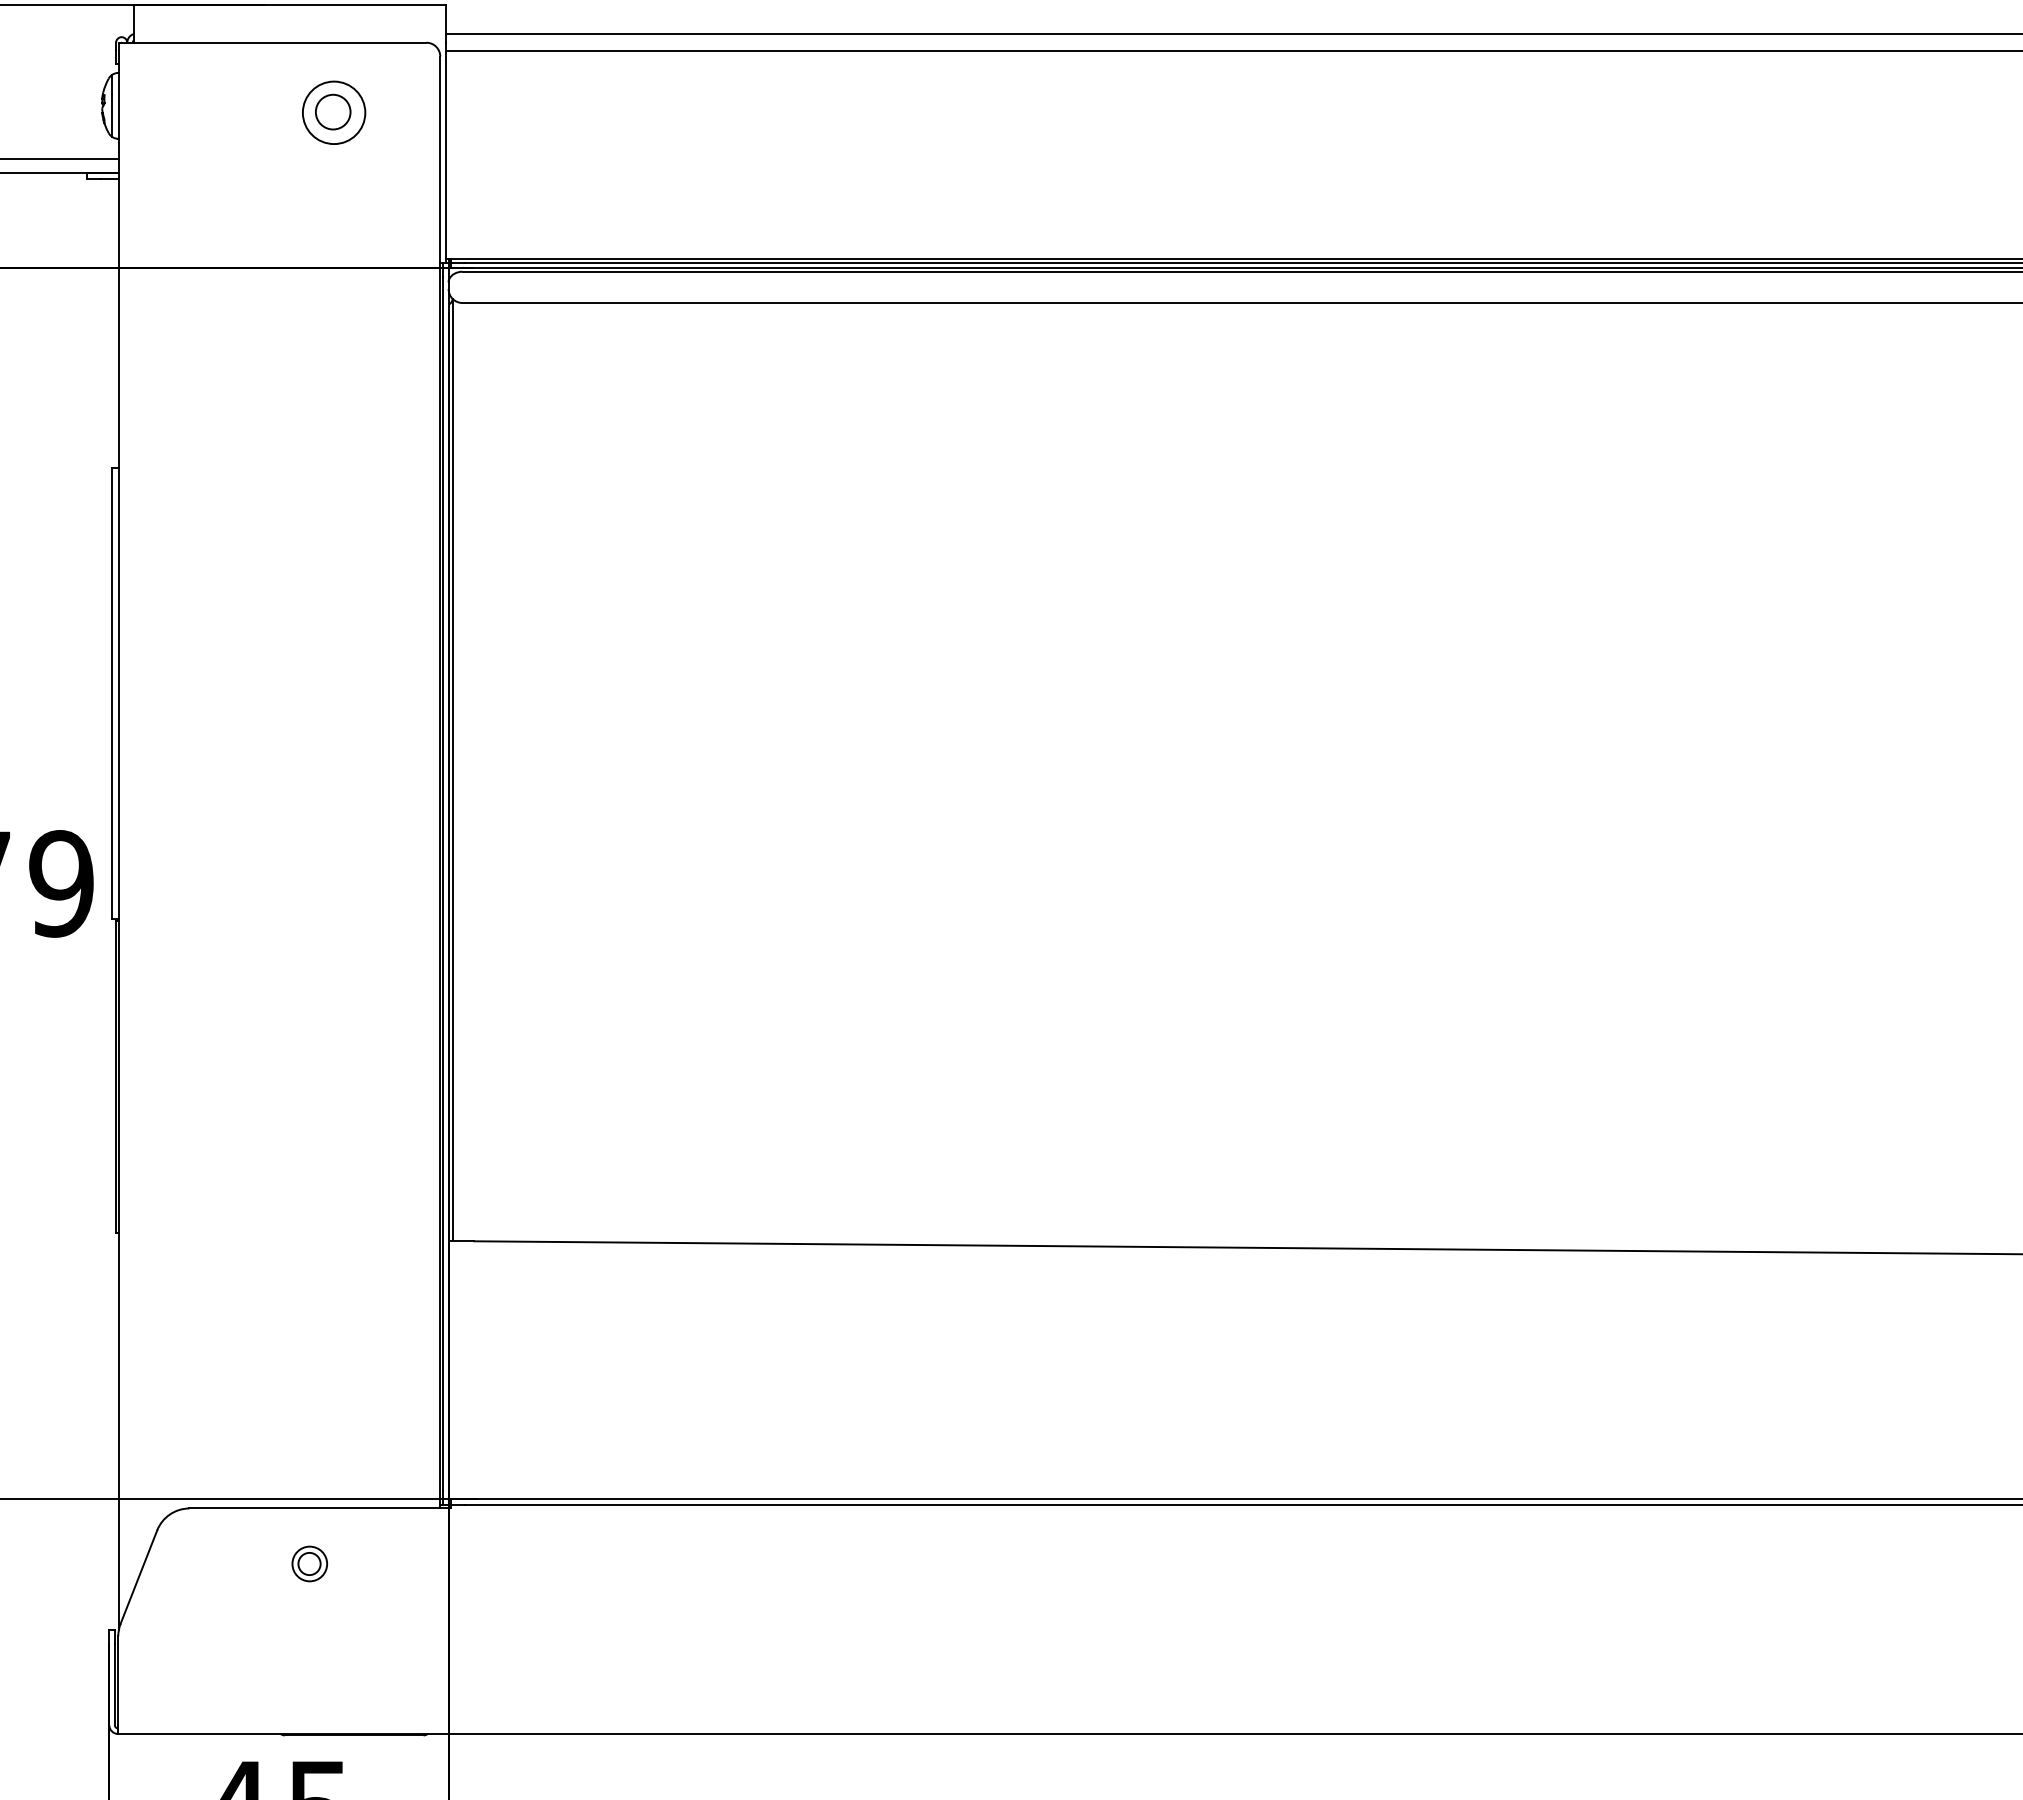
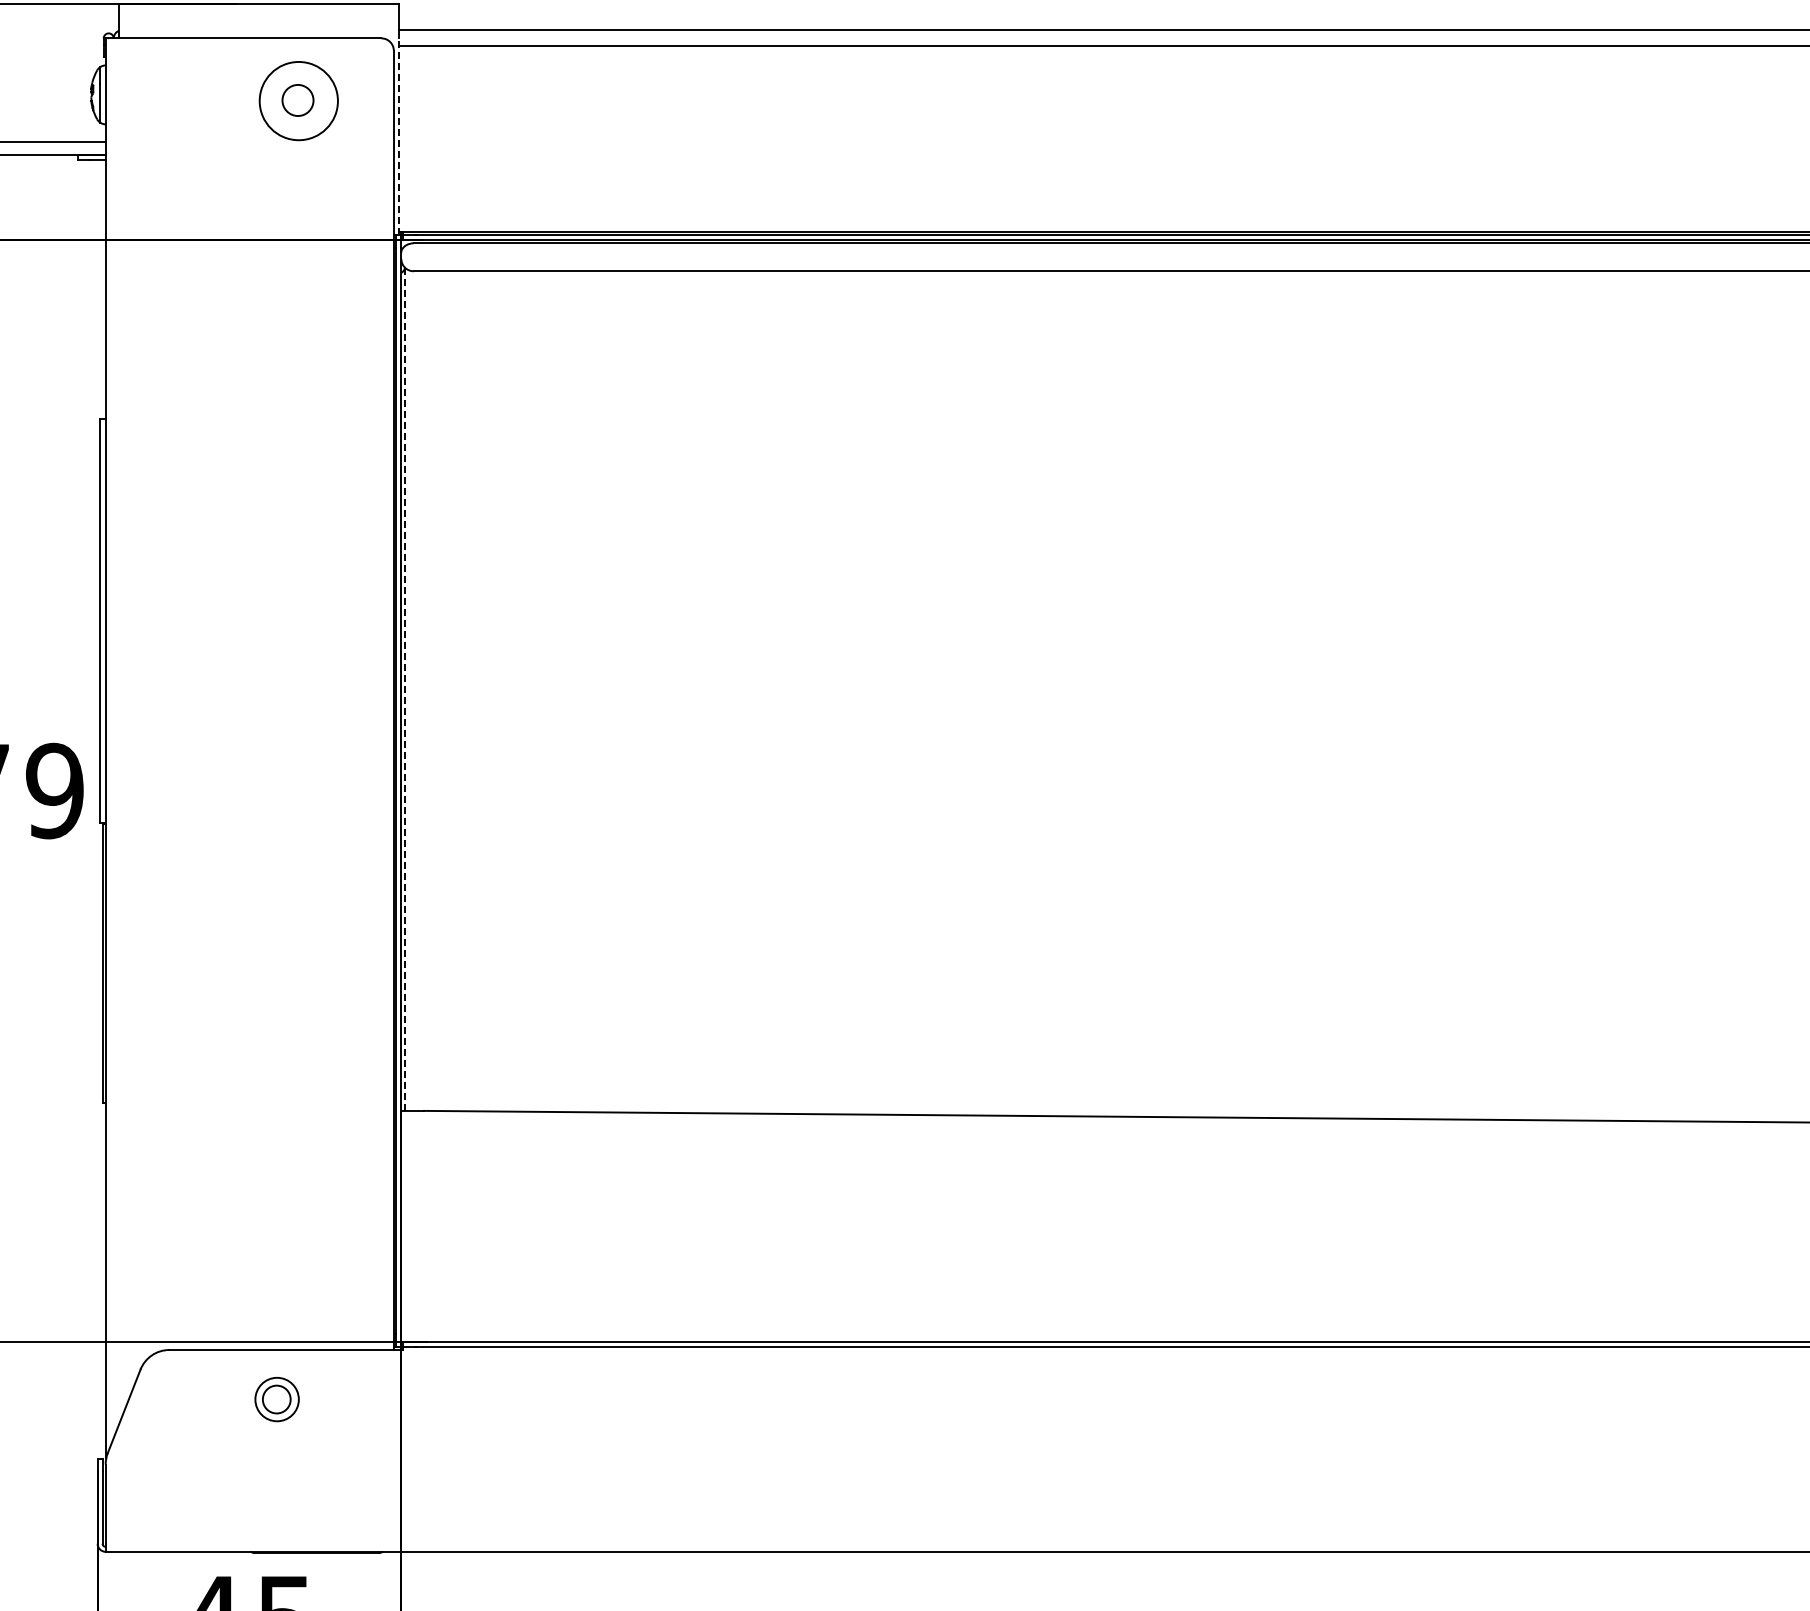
circle: (333, 113) -> (298, 101), size x1.4
line: (445, 152) -> (398, 136), solid -> dashed
line: (453, 770) -> (405, 689), solid -> dashed
part: (309, 1563) -> (276, 1399), size x1.4

